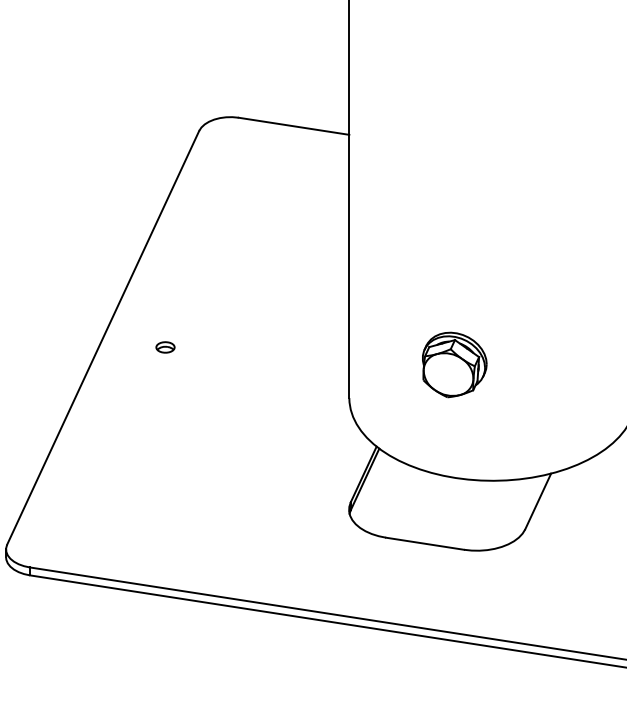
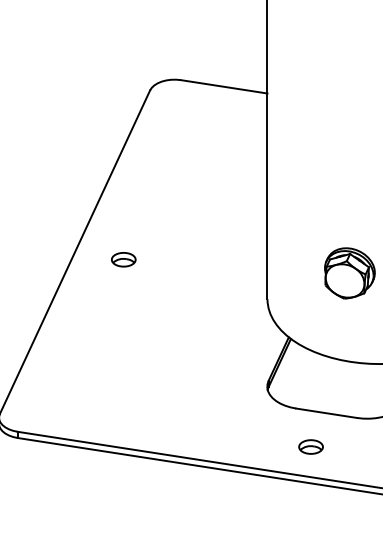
part: (165, 347) -> (123, 259), size x1.67
part: (404, 586) -> (310, 446), added

